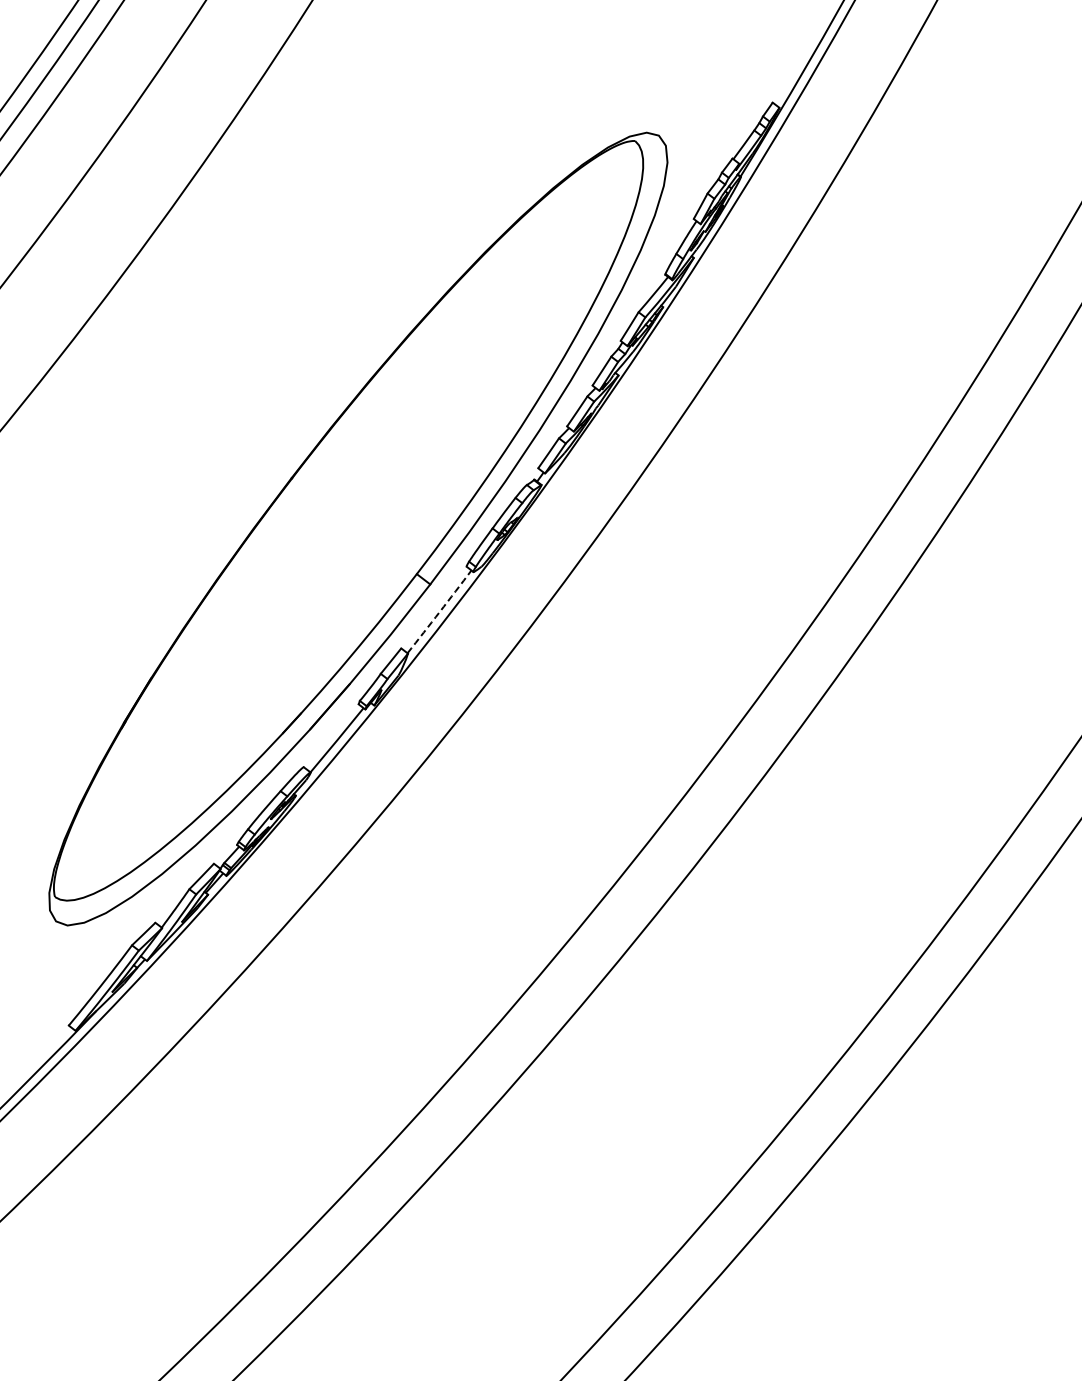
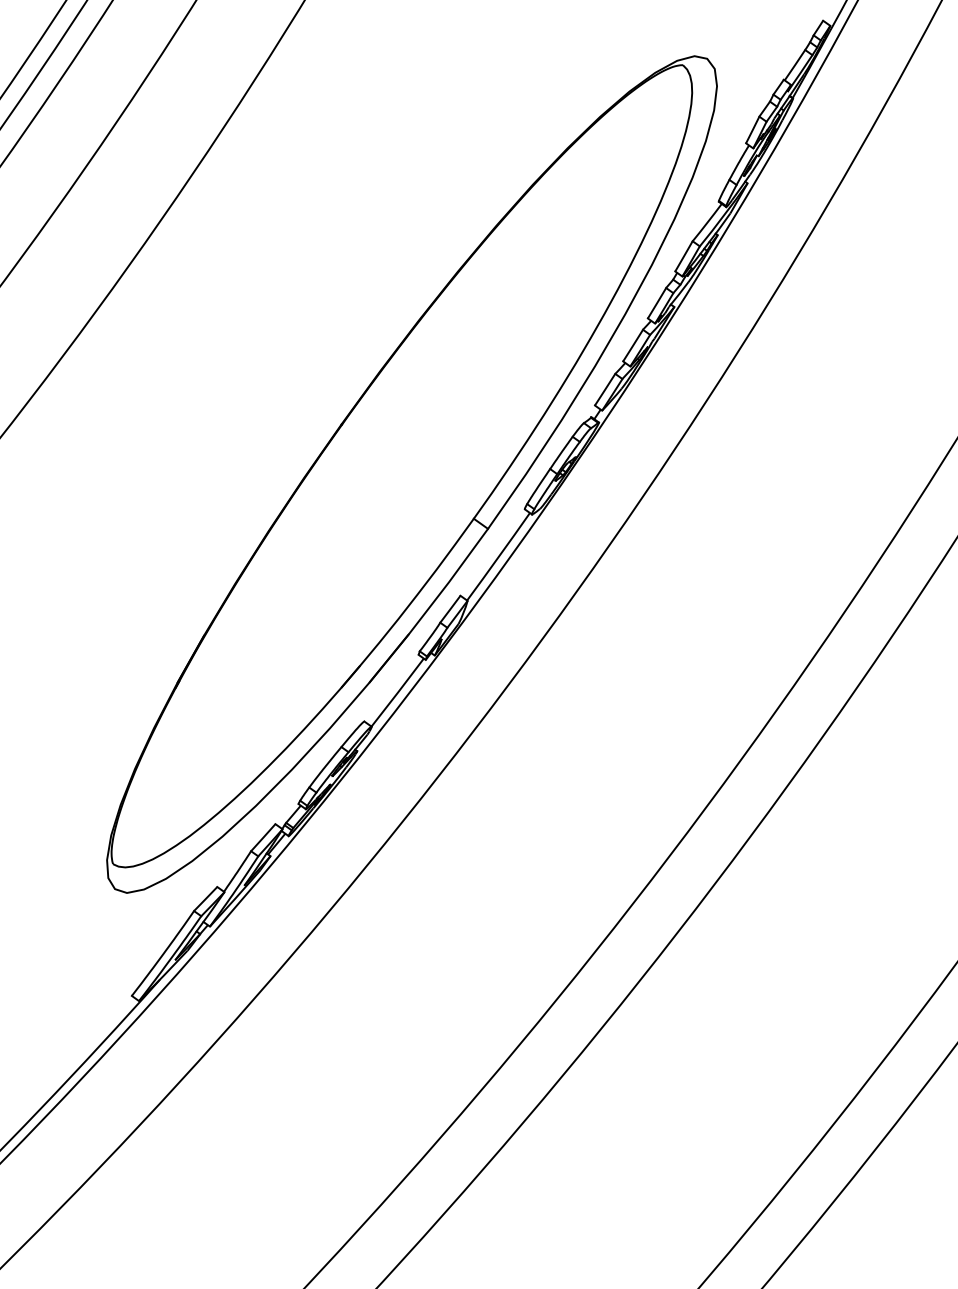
arc: (439, 612) -> (498, 557), dashed -> solid

